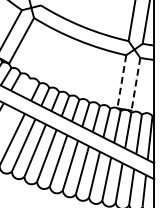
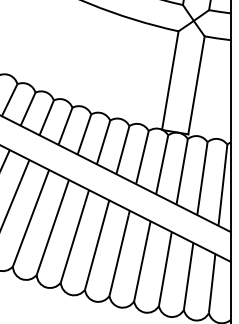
line: (121, 81) -> (169, 80), dashed -> solid
line: (135, 84) -> (195, 85), dashed -> solid

